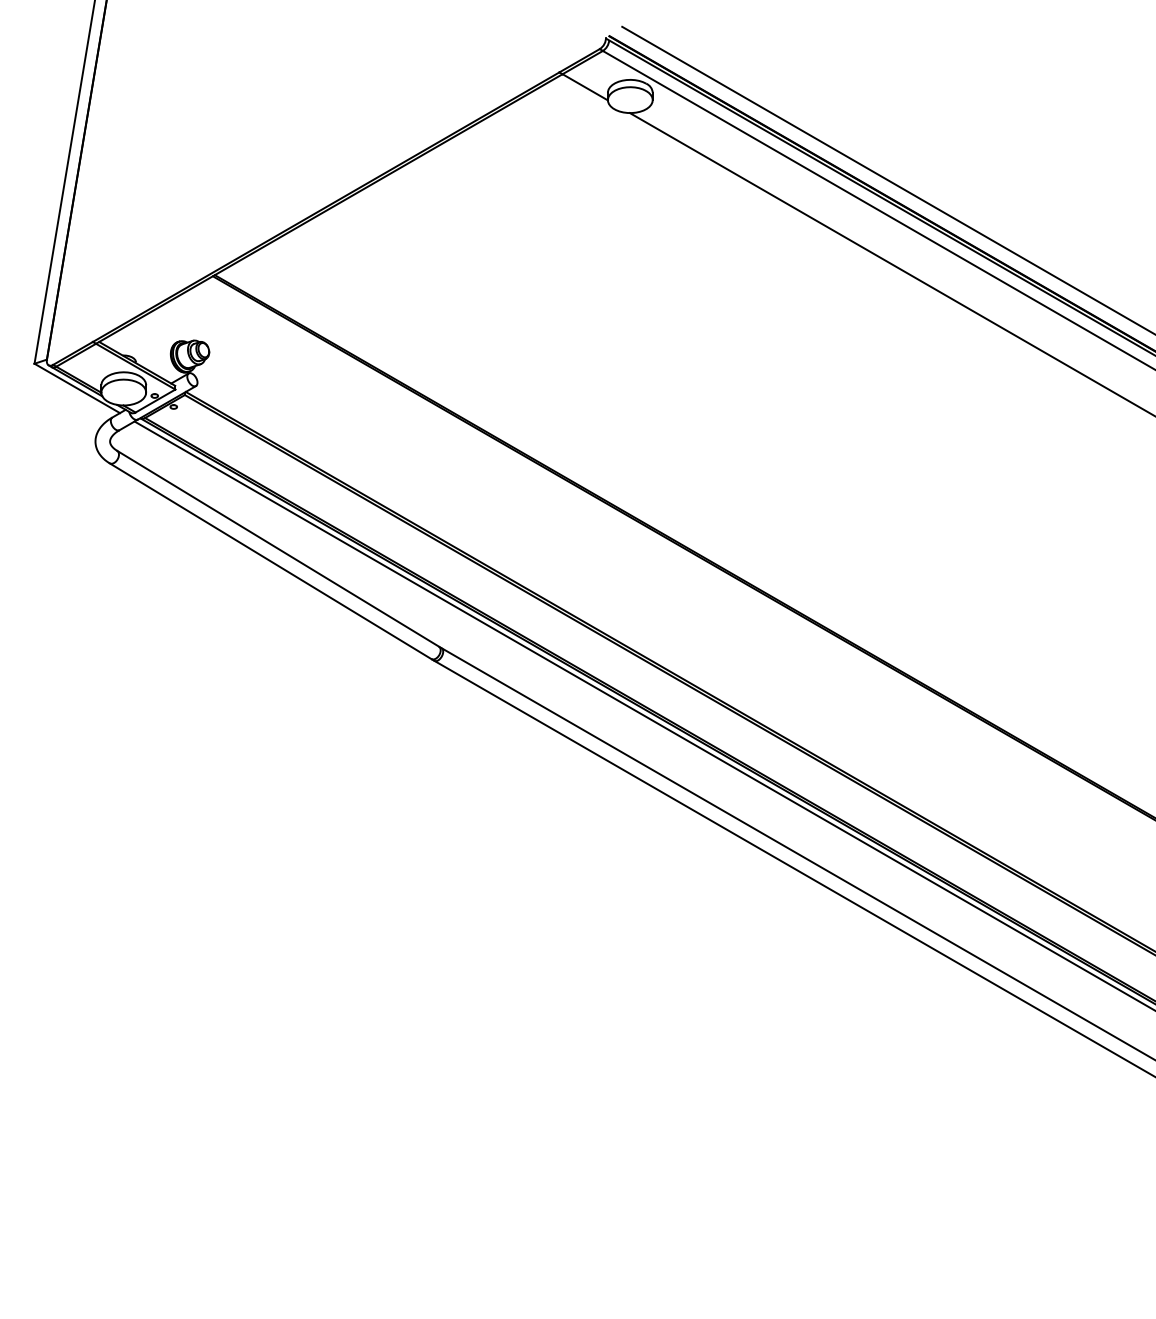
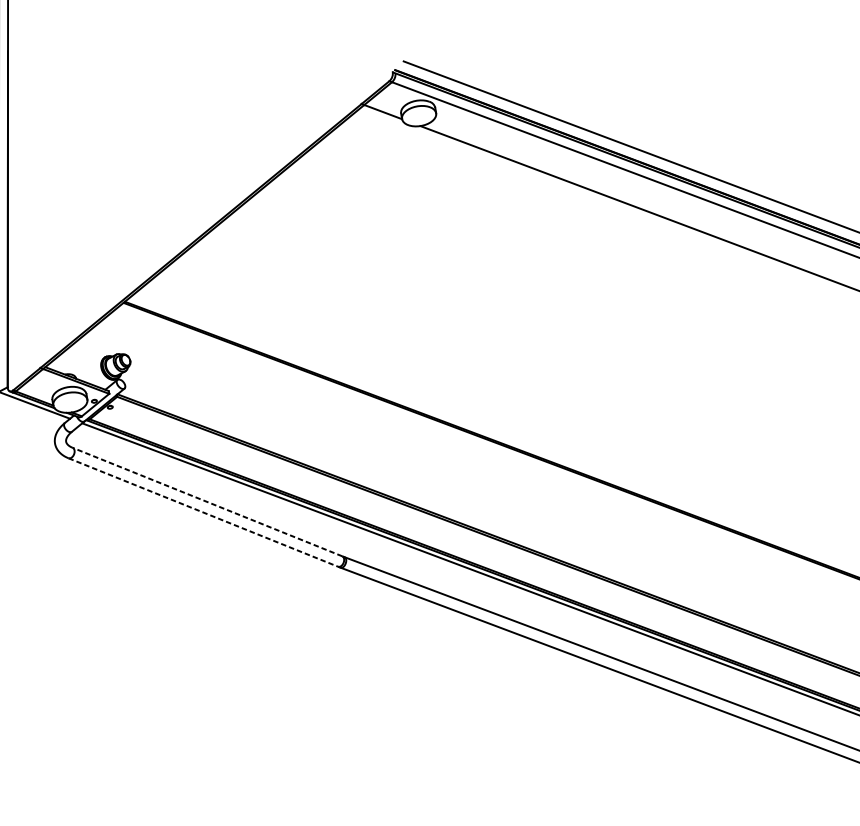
line: (277, 548) -> (207, 501), solid -> dashed
line: (270, 561) -> (203, 512), solid -> dashed

